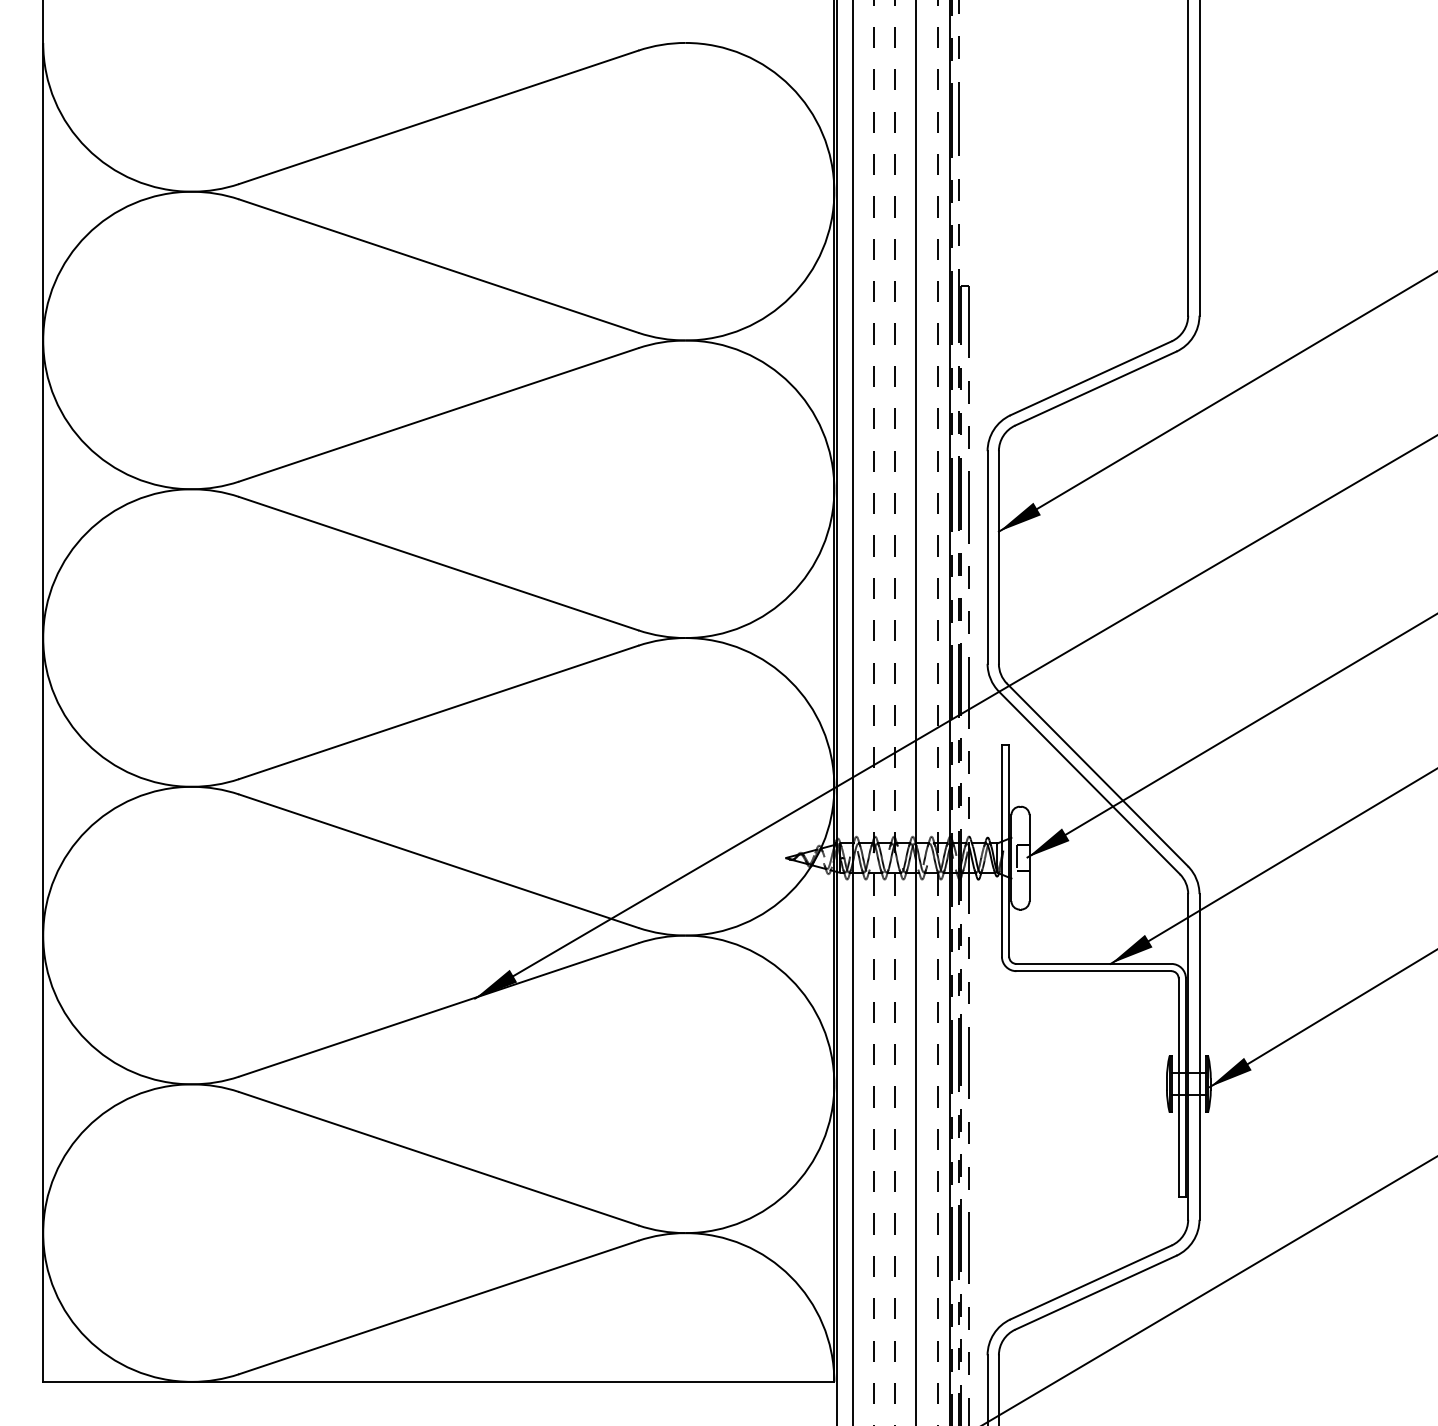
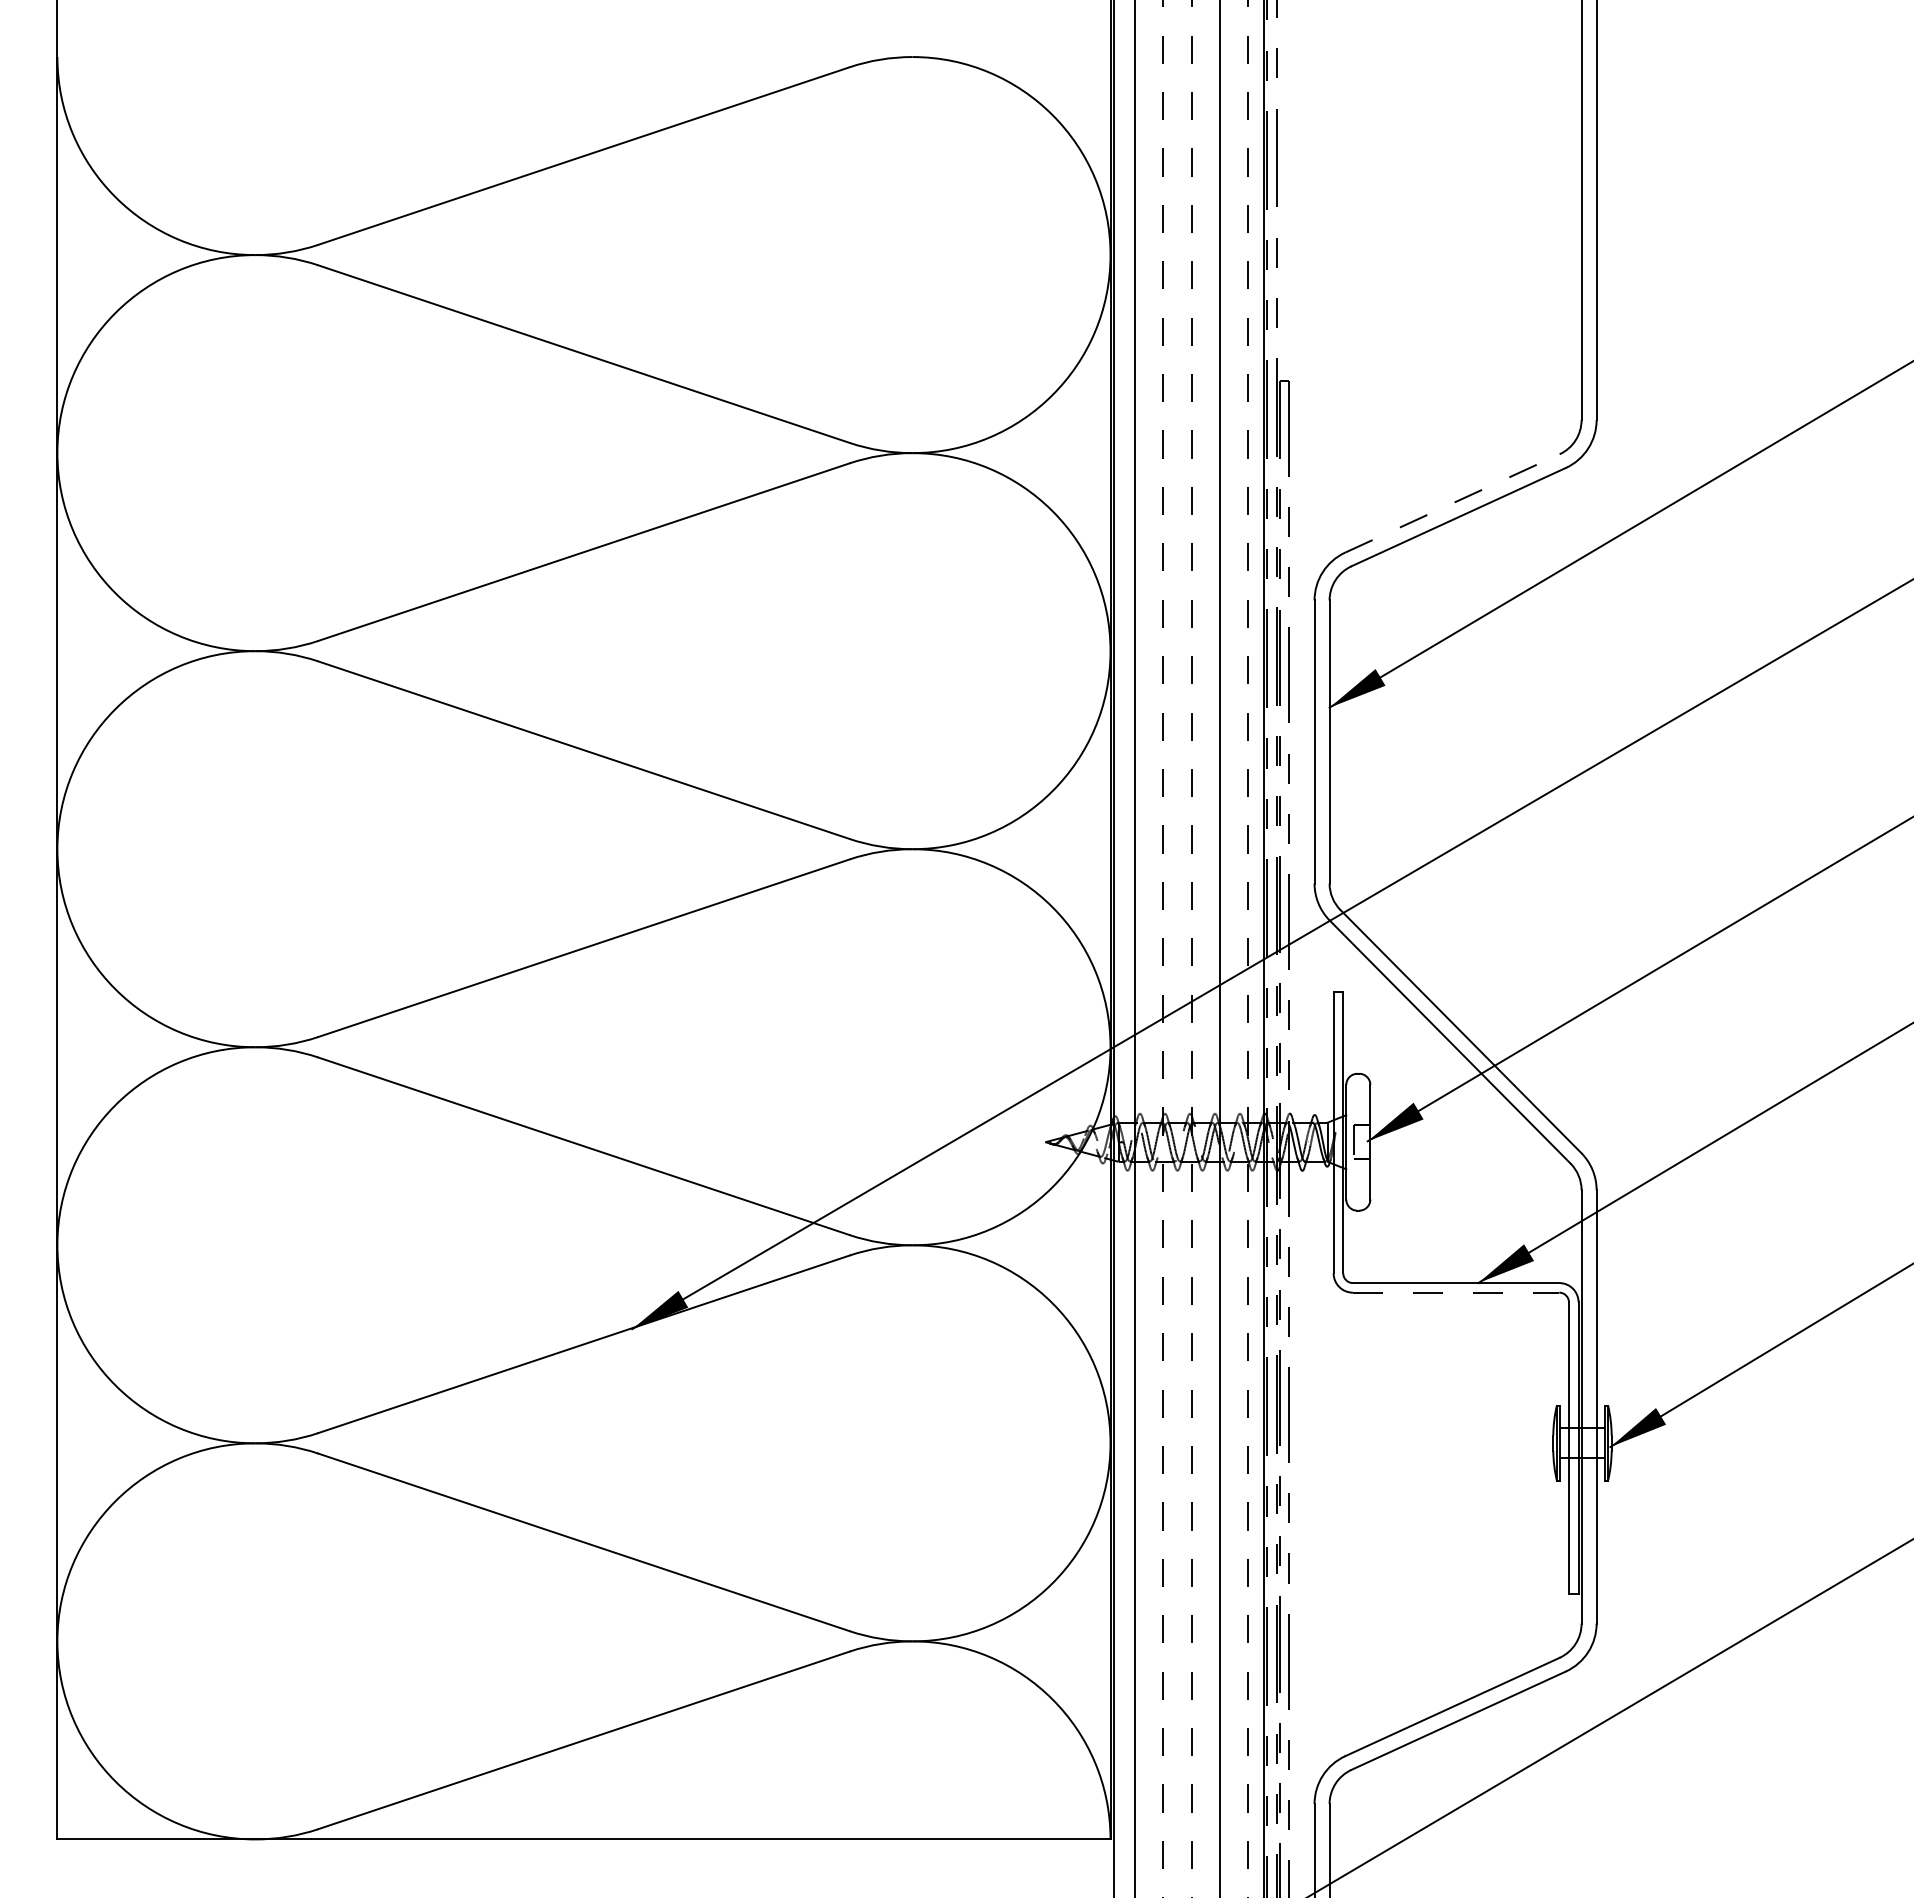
line: (1091, 378) -> (1452, 503), solid -> dashed
line: (1094, 971) -> (1456, 1292), solid -> dashed

